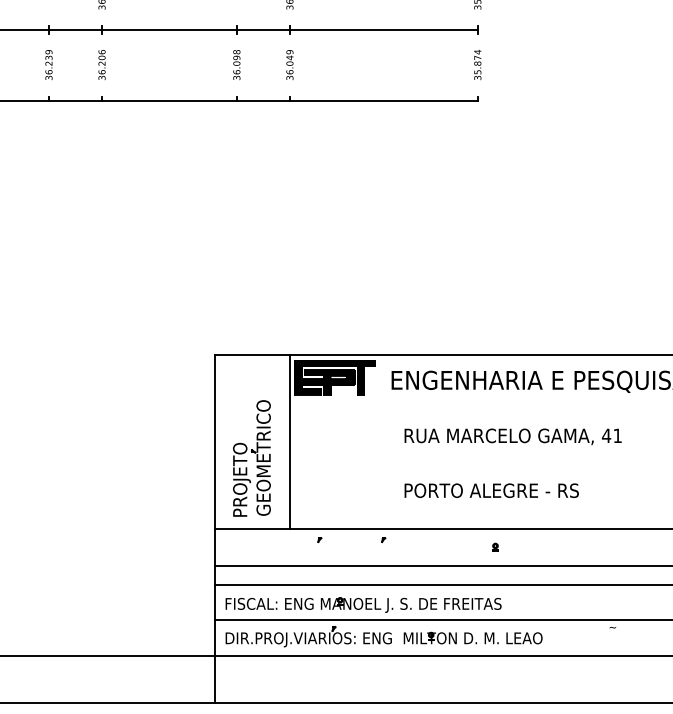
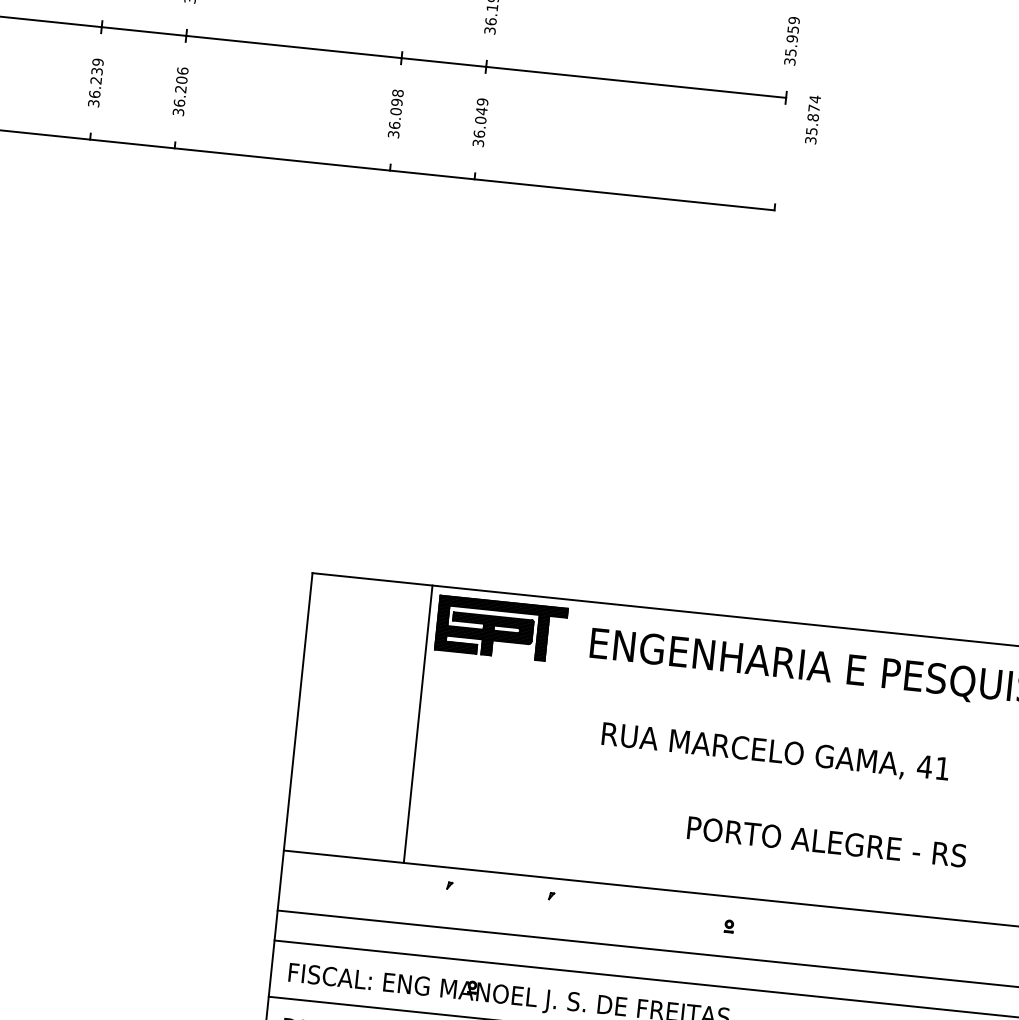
text: (477, 64) -> (812, 118), moved
part: (251, 458) -> (354, 744), removed
text: (491, 490) -> (826, 841), moved

